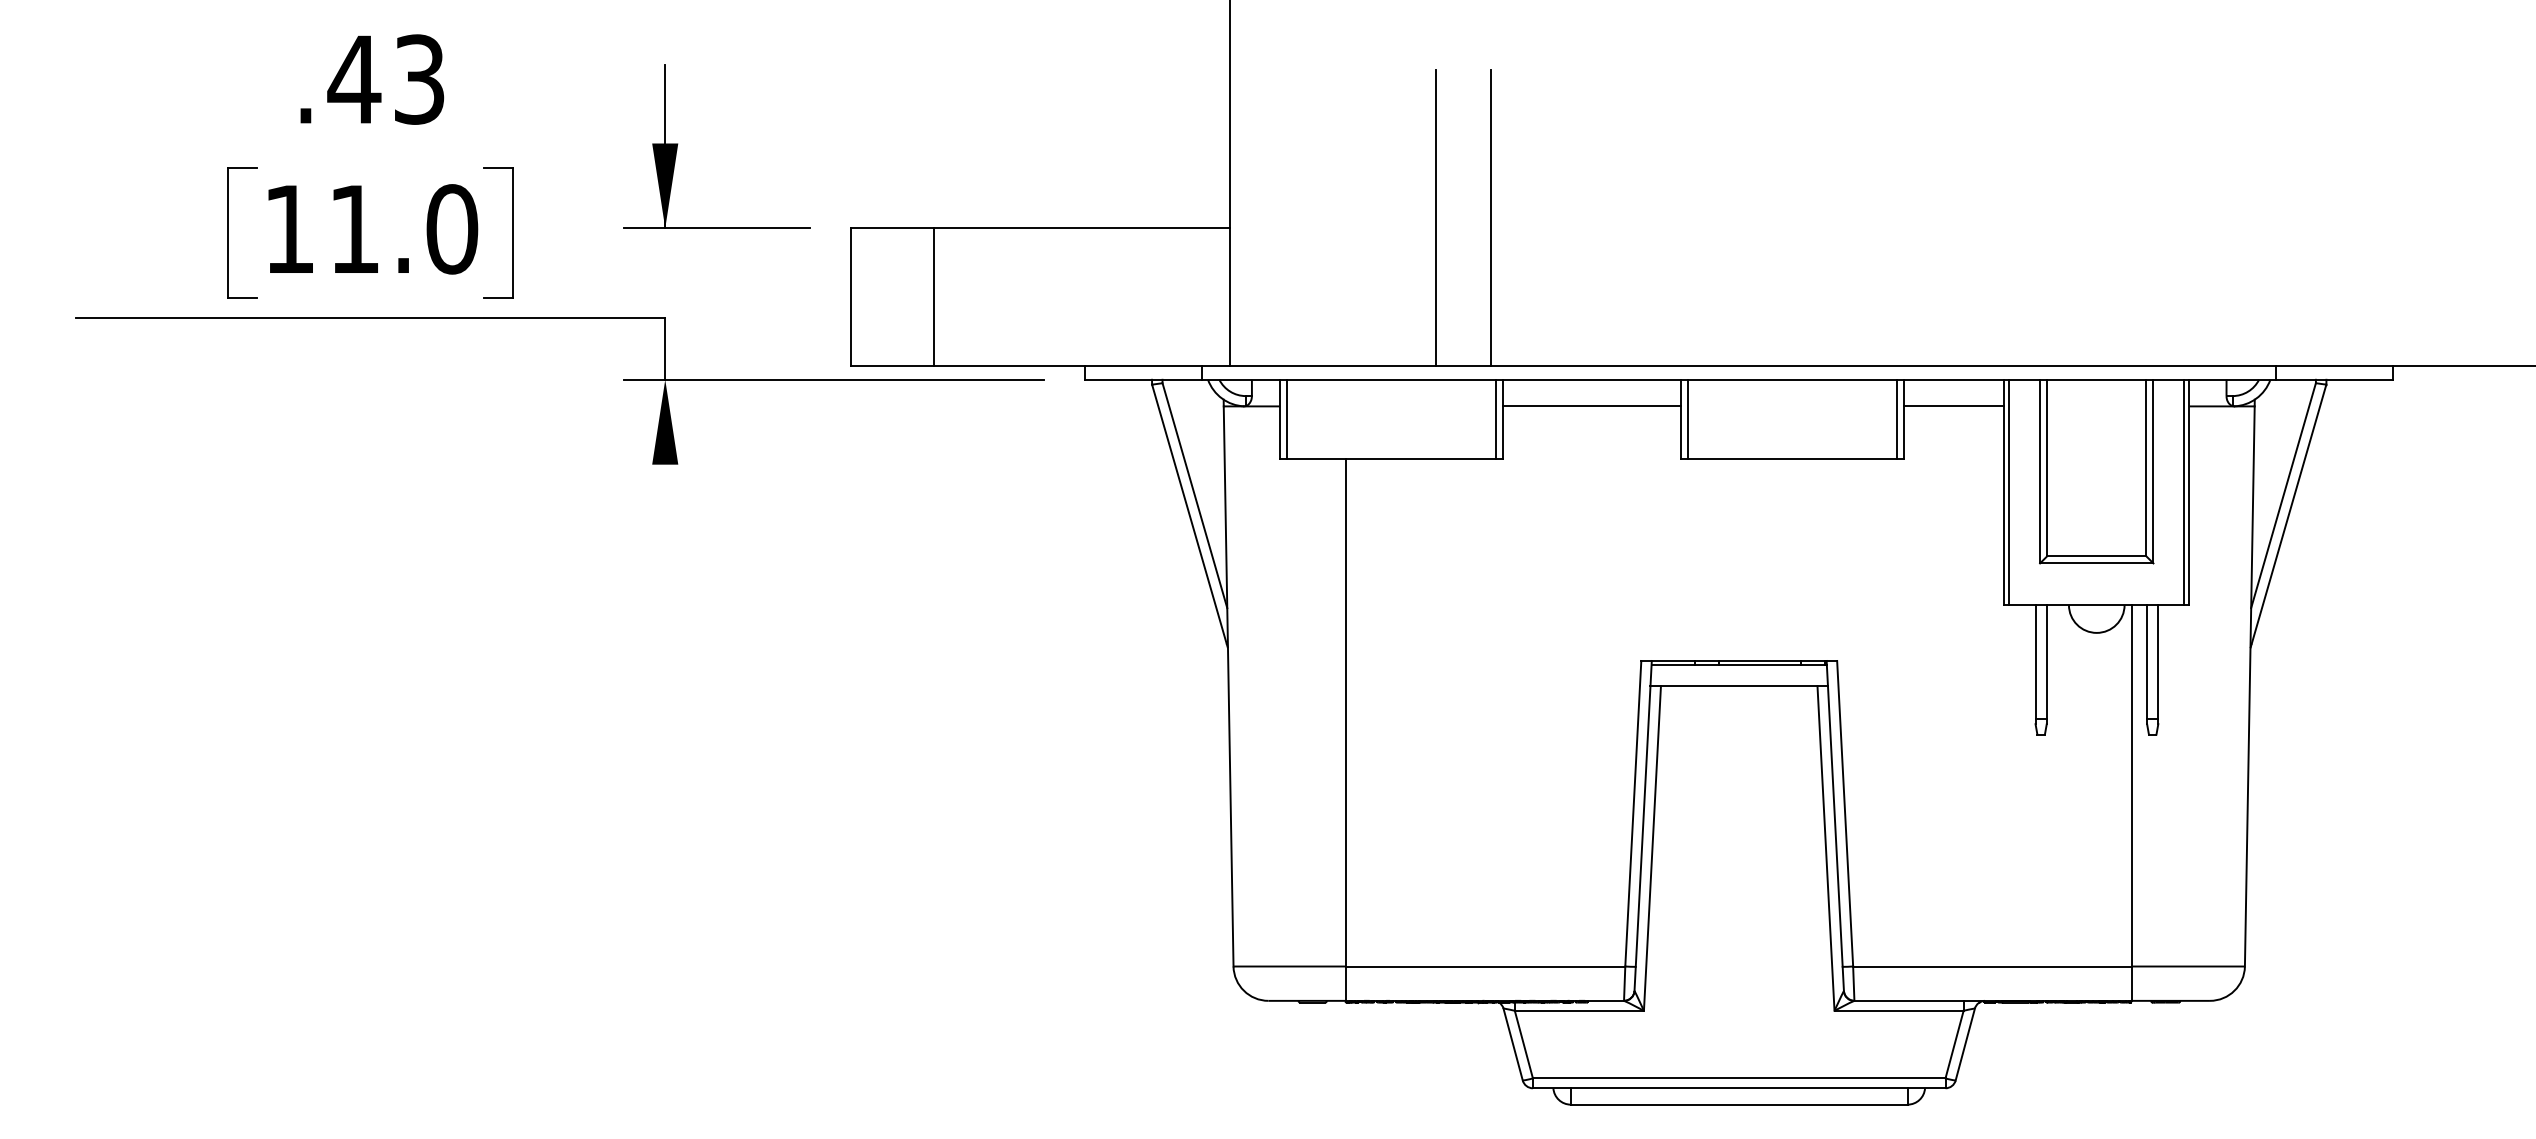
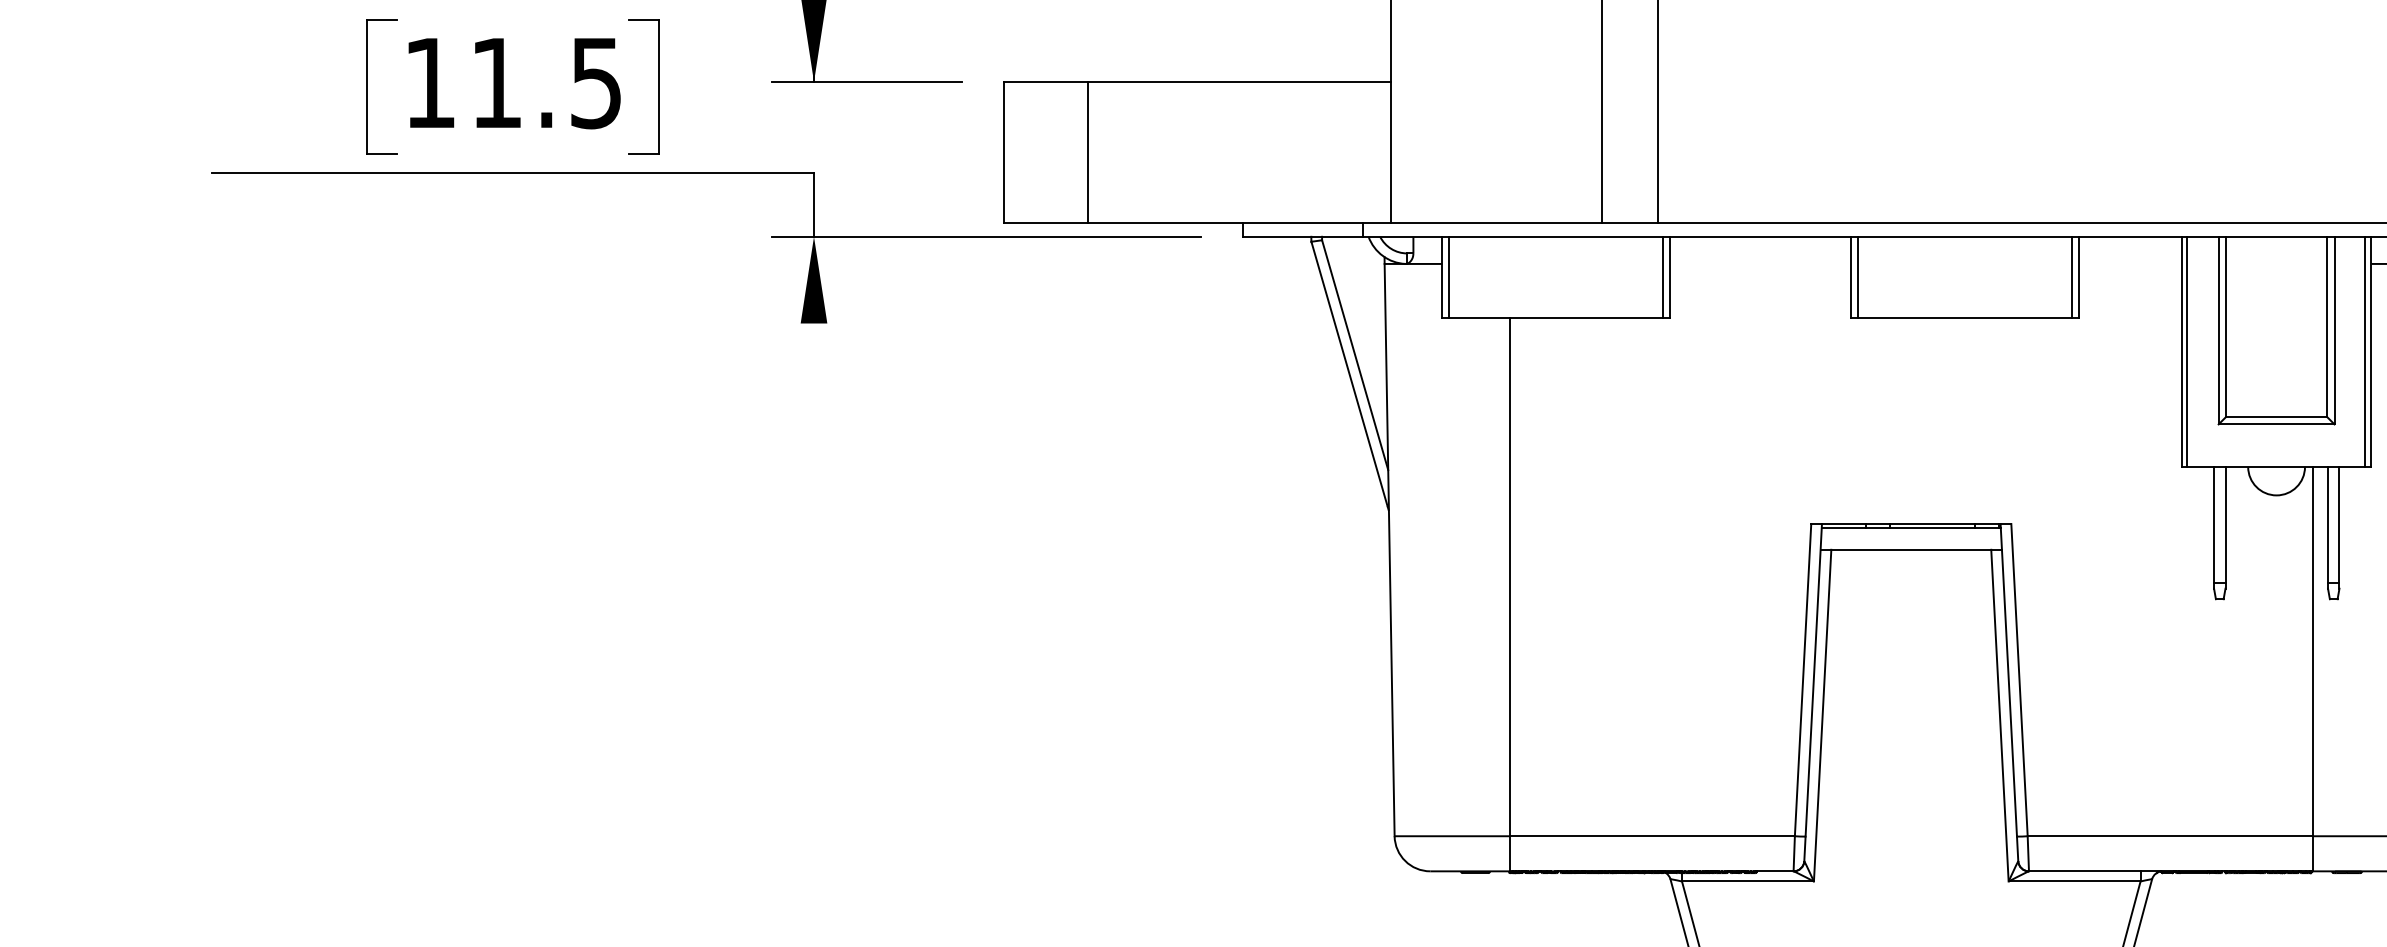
text: (452, 229) -> (596, 83), 11.0 -> 11.5
line: (1591, 406) -> (1760, 264), removed
line: (1953, 406) -> (2130, 264), removed

